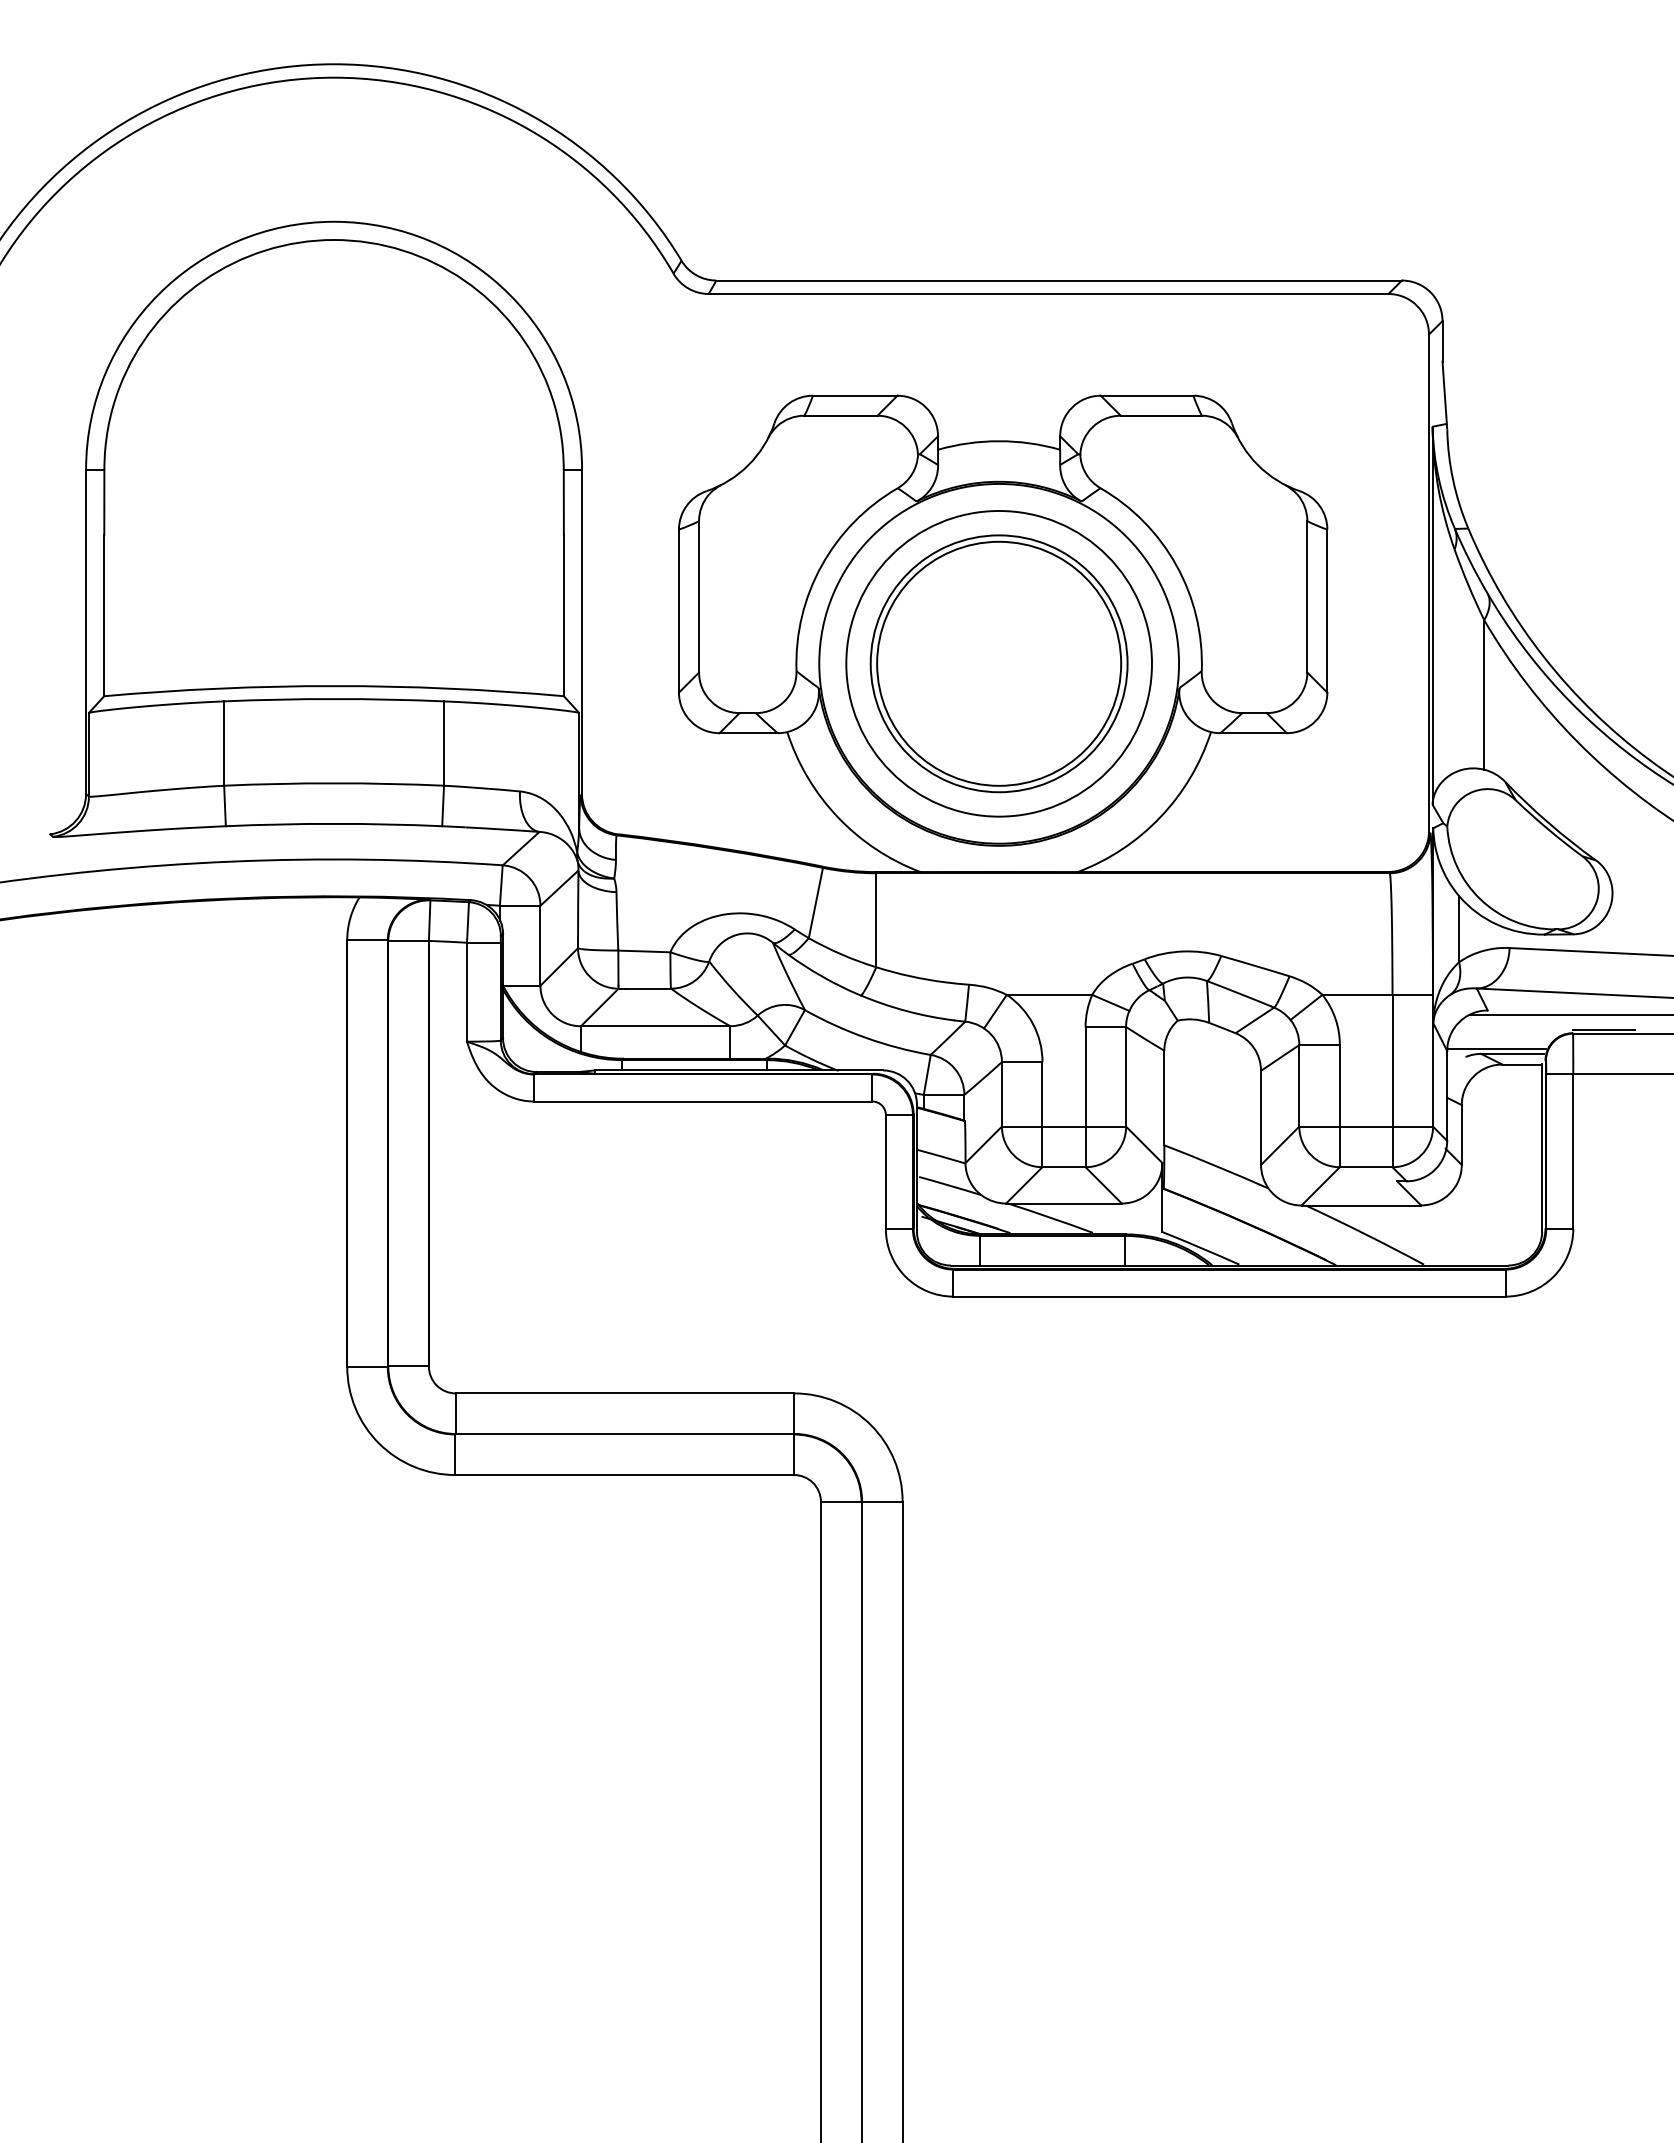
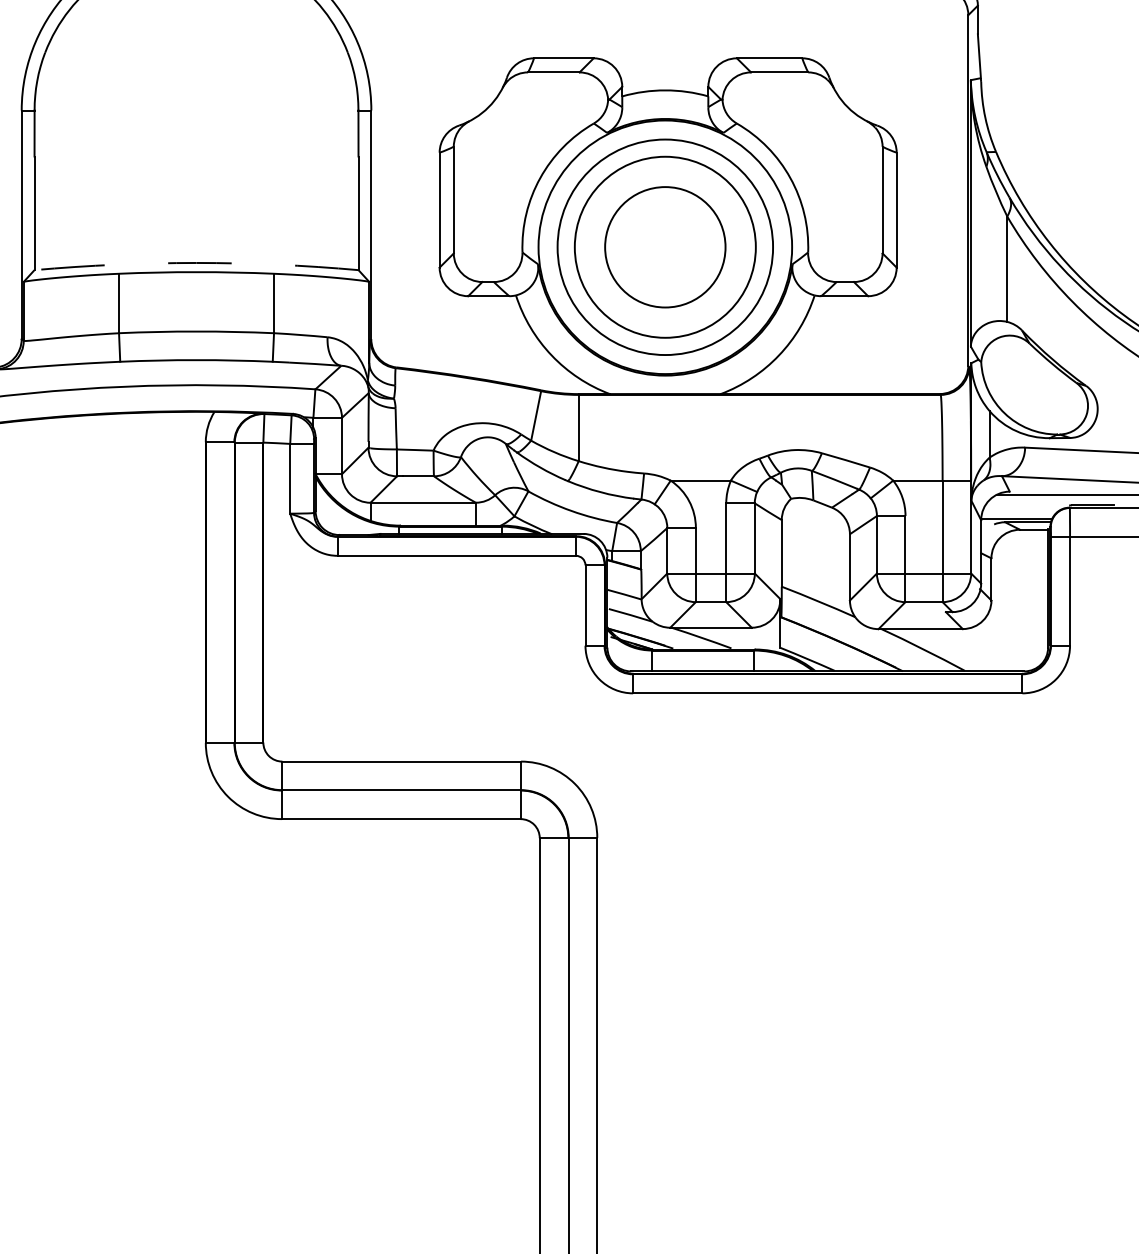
circle: (999, 663) -> (665, 247), size x0.7
arc: (334, 686) -> (196, 263), solid -> dashed

